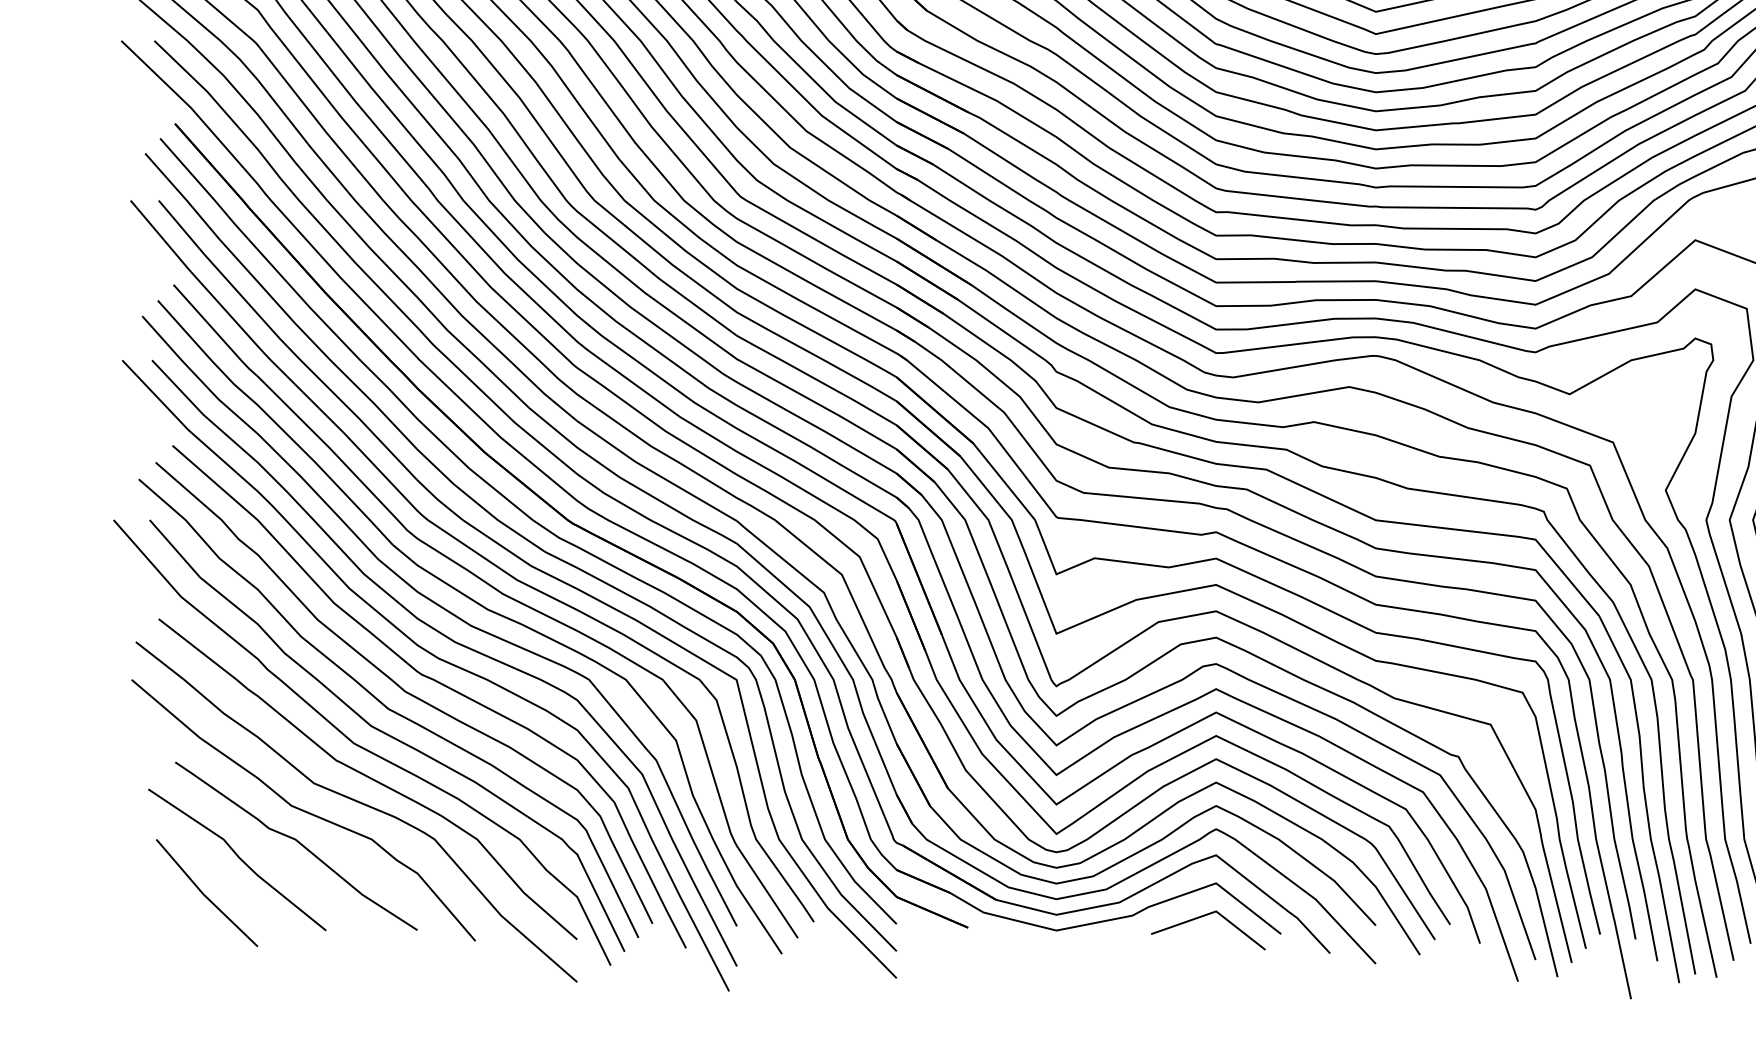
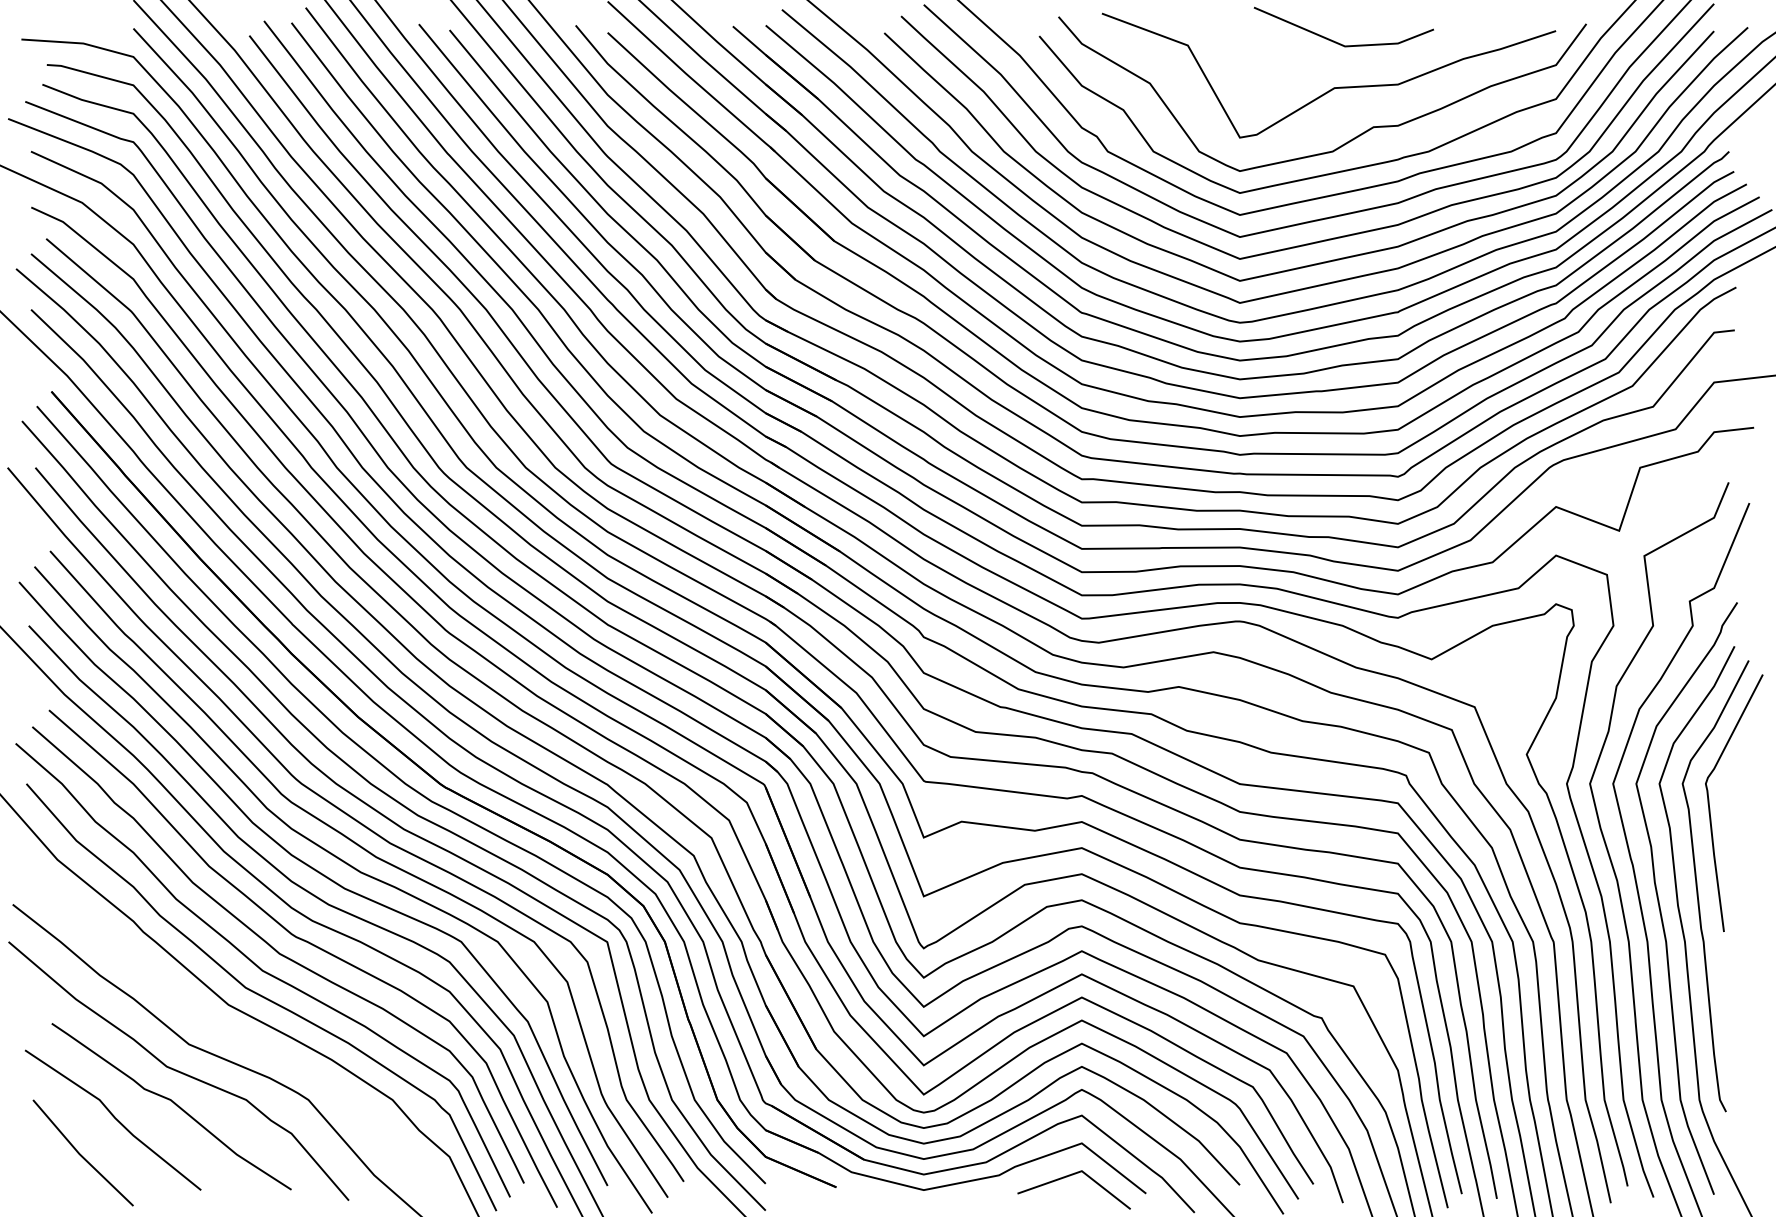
curve: (369, 778) -> (243, 1039), removed

